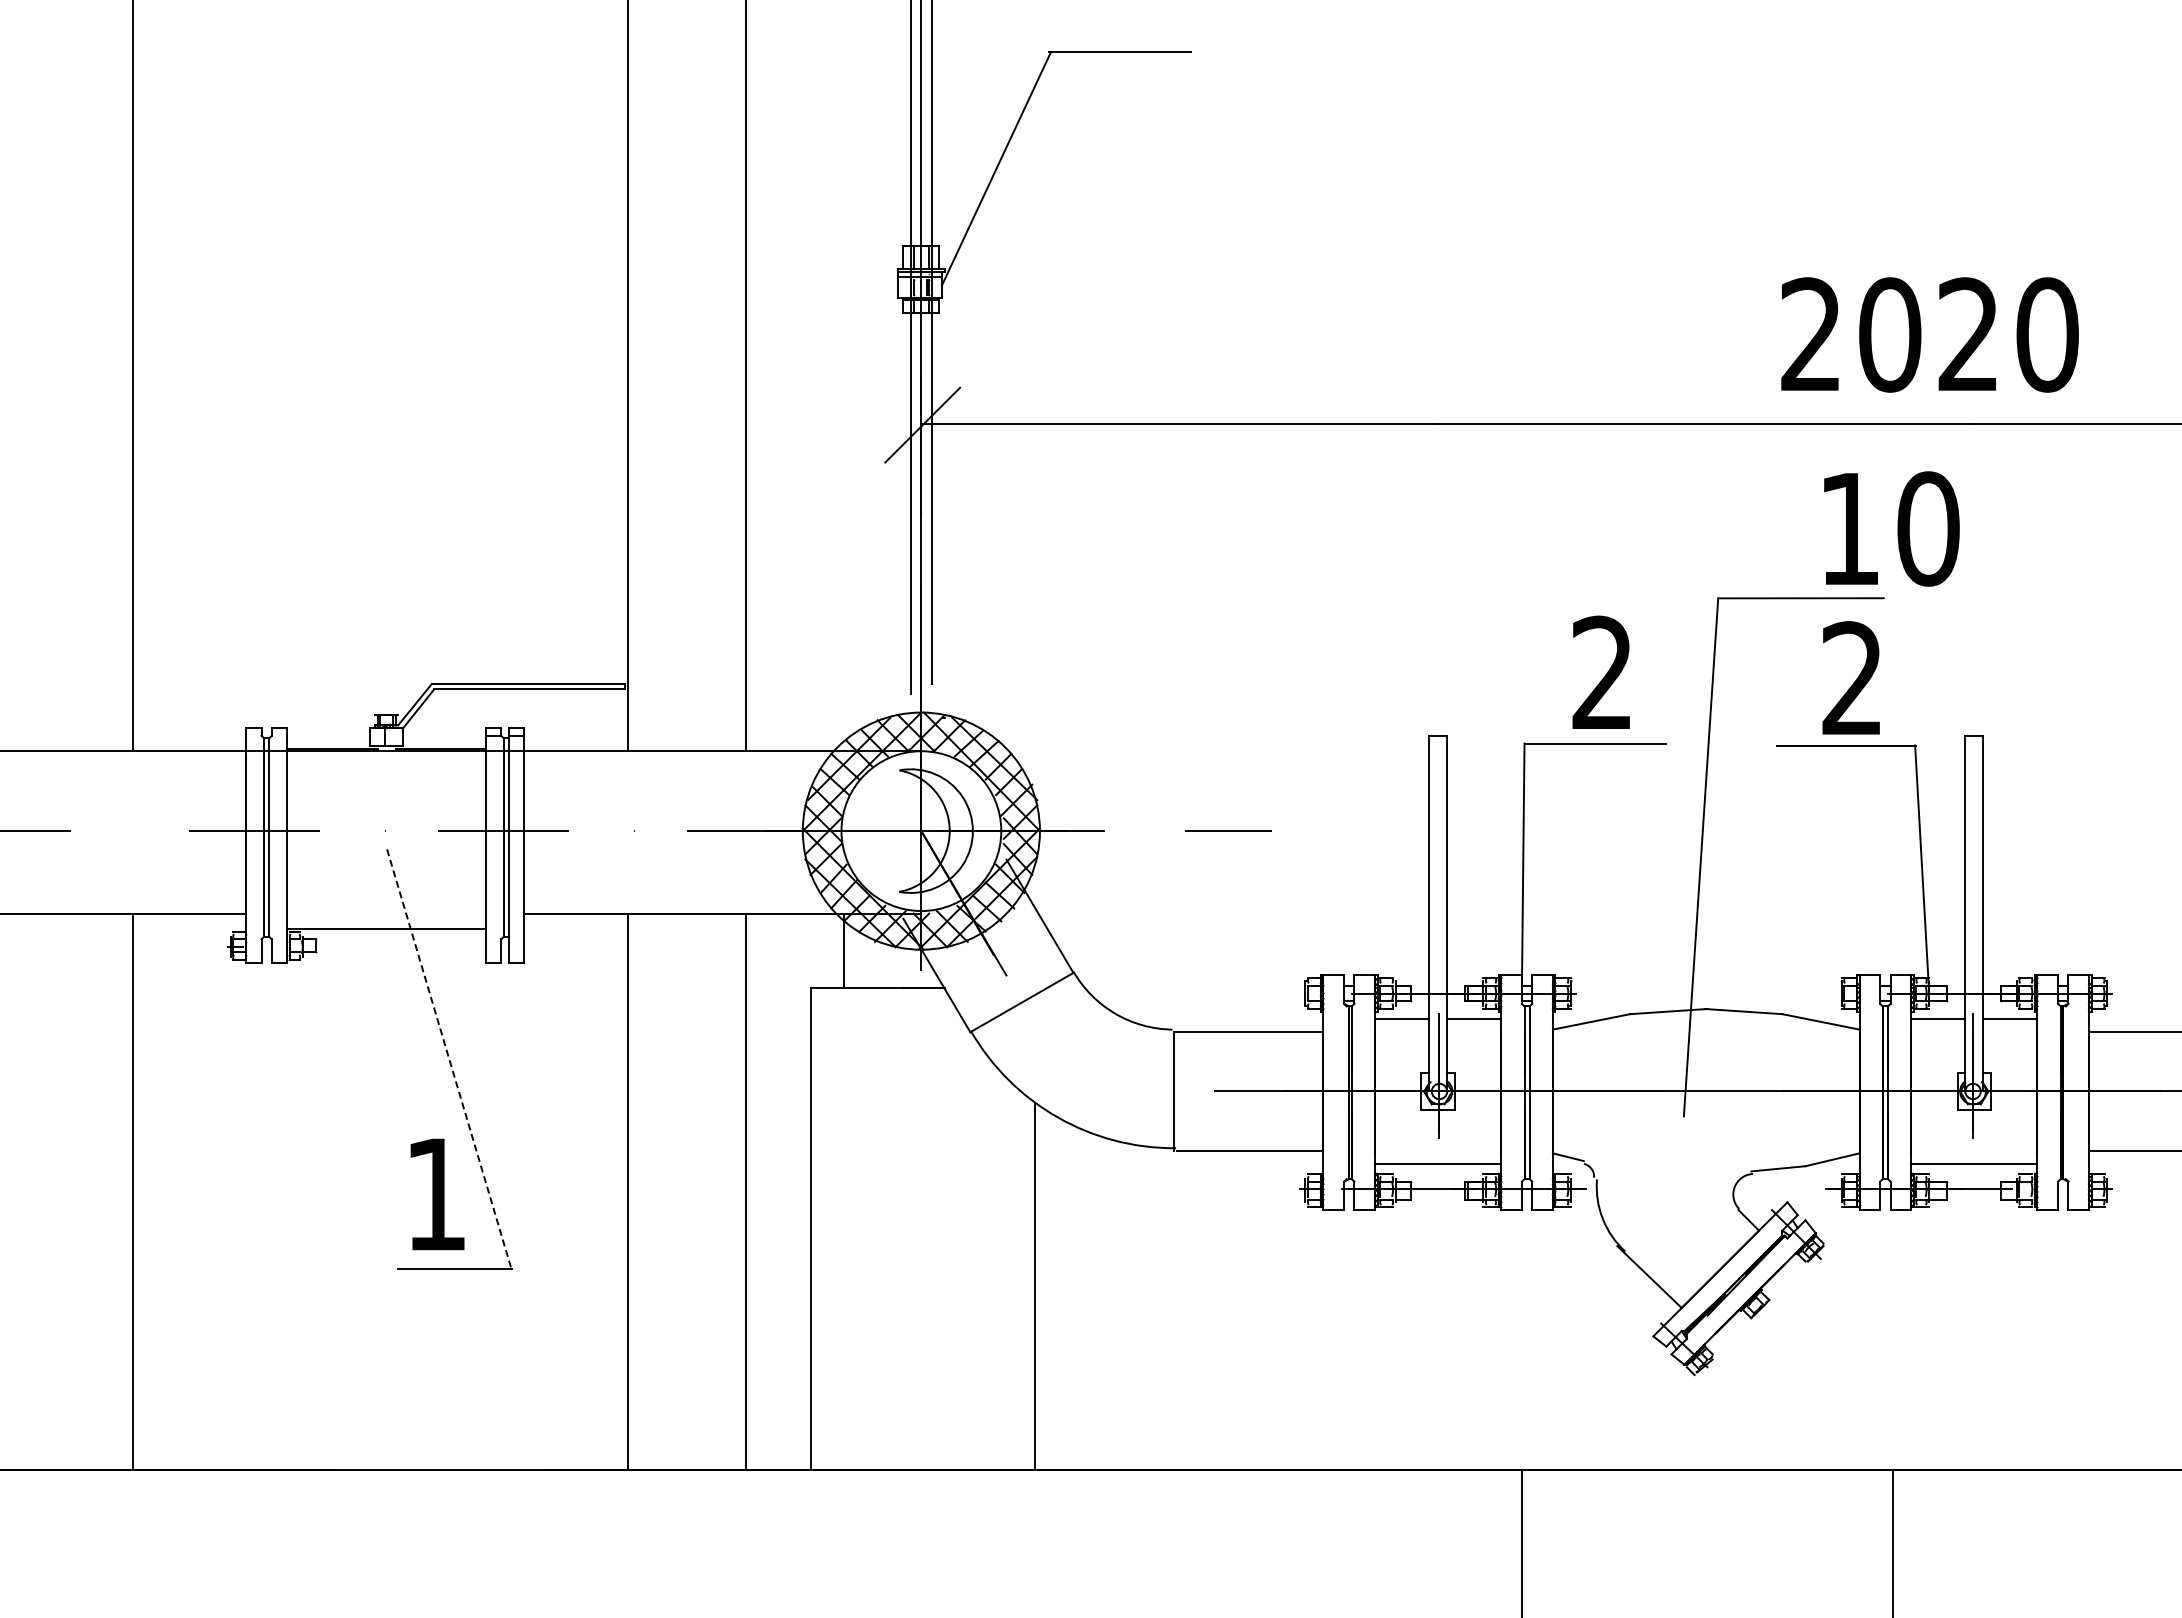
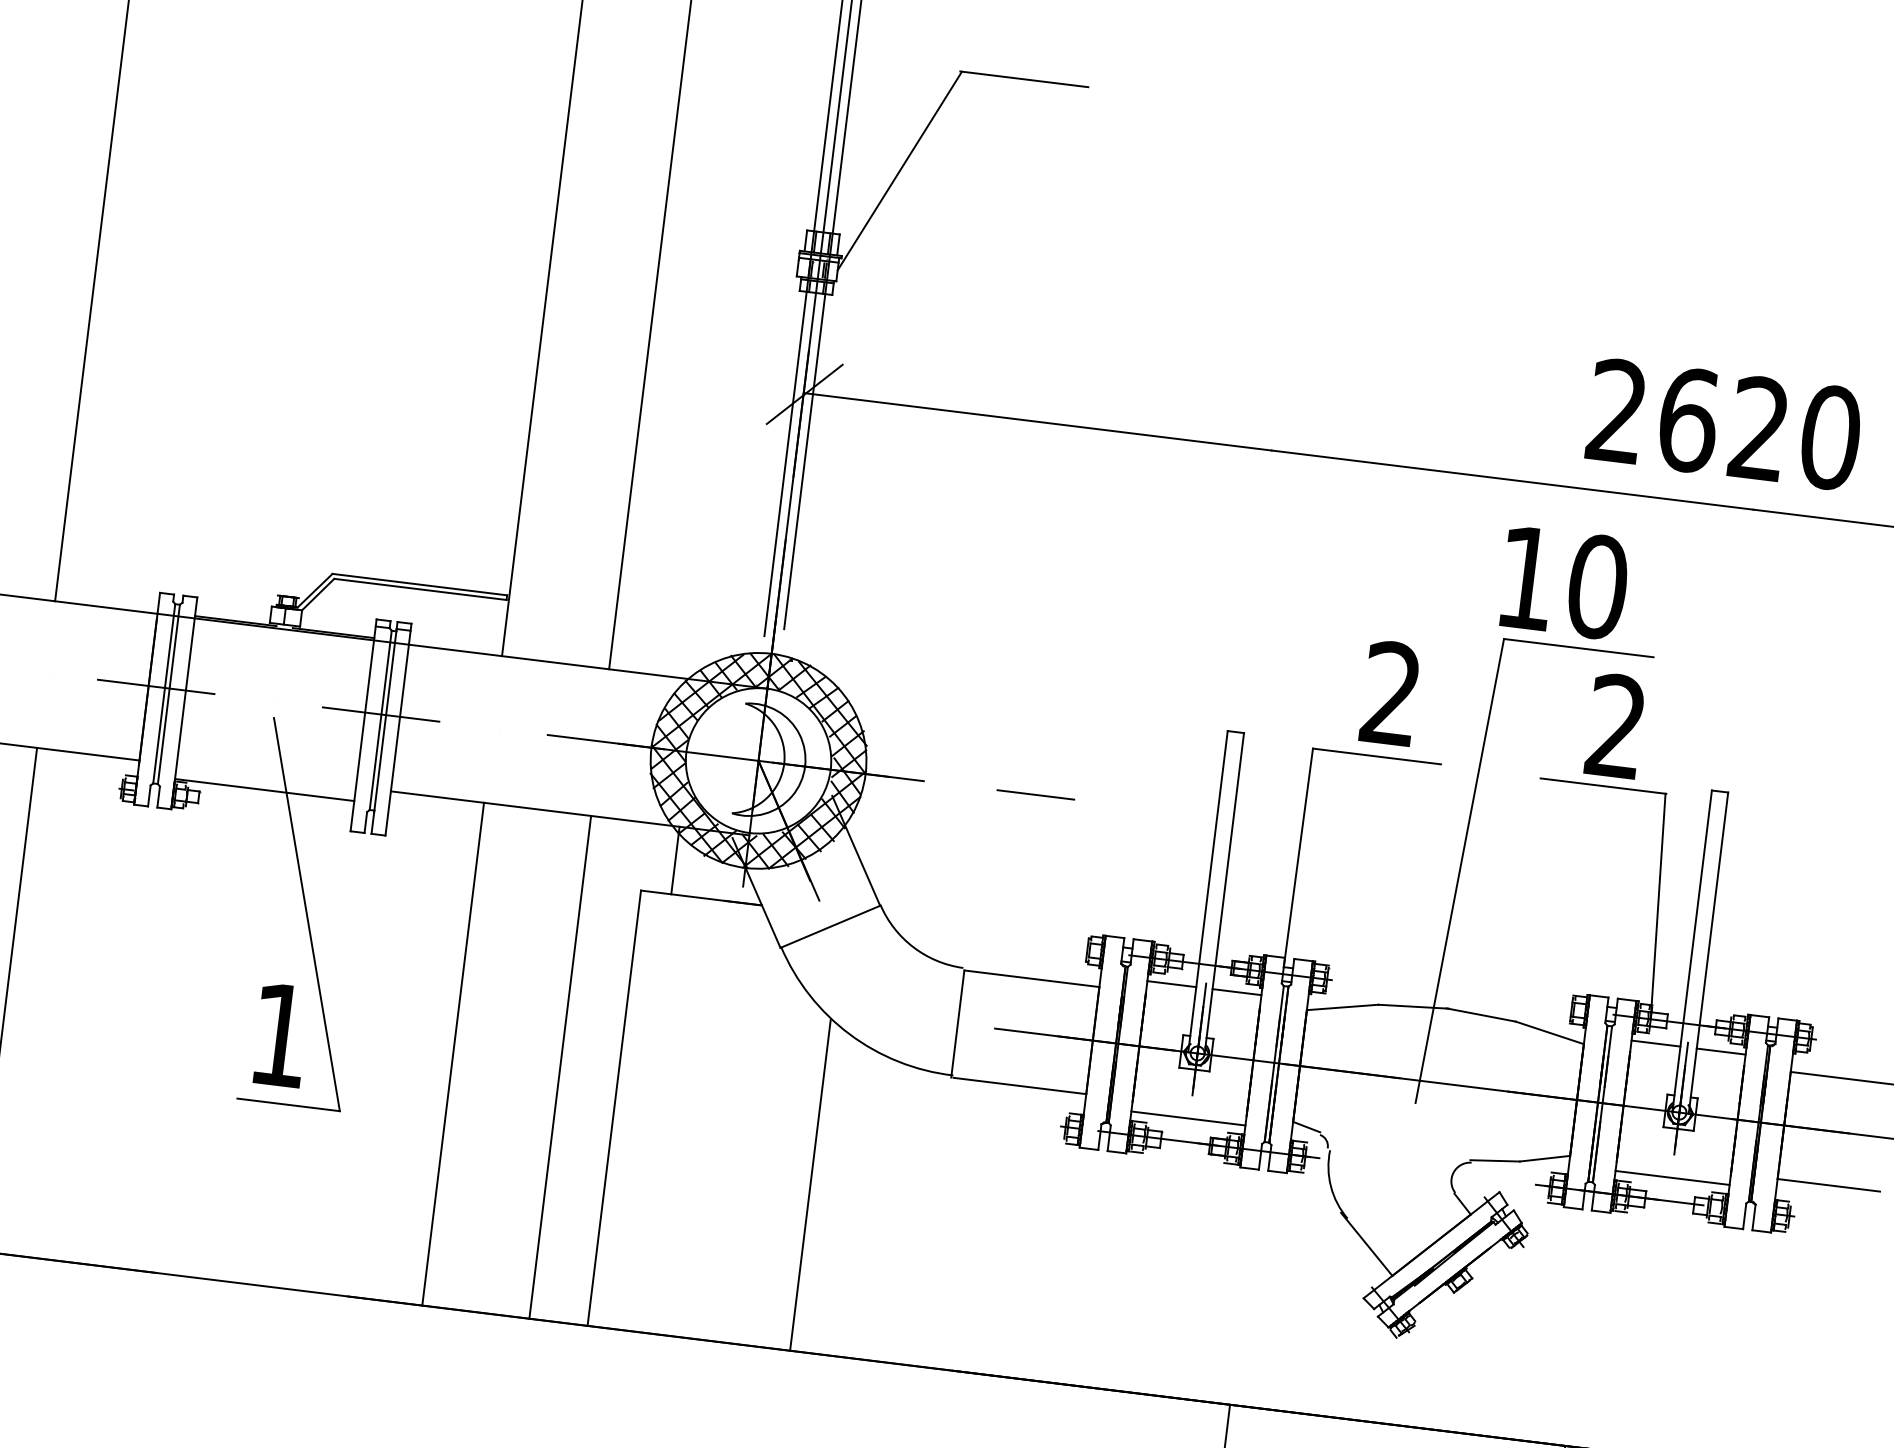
text: (1890, 334) -> (1688, 419), 2020 -> 2620
text: (1891, 528) -> (1564, 582), moved
line: (449, 1059) -> (307, 914), dashed -> solid

